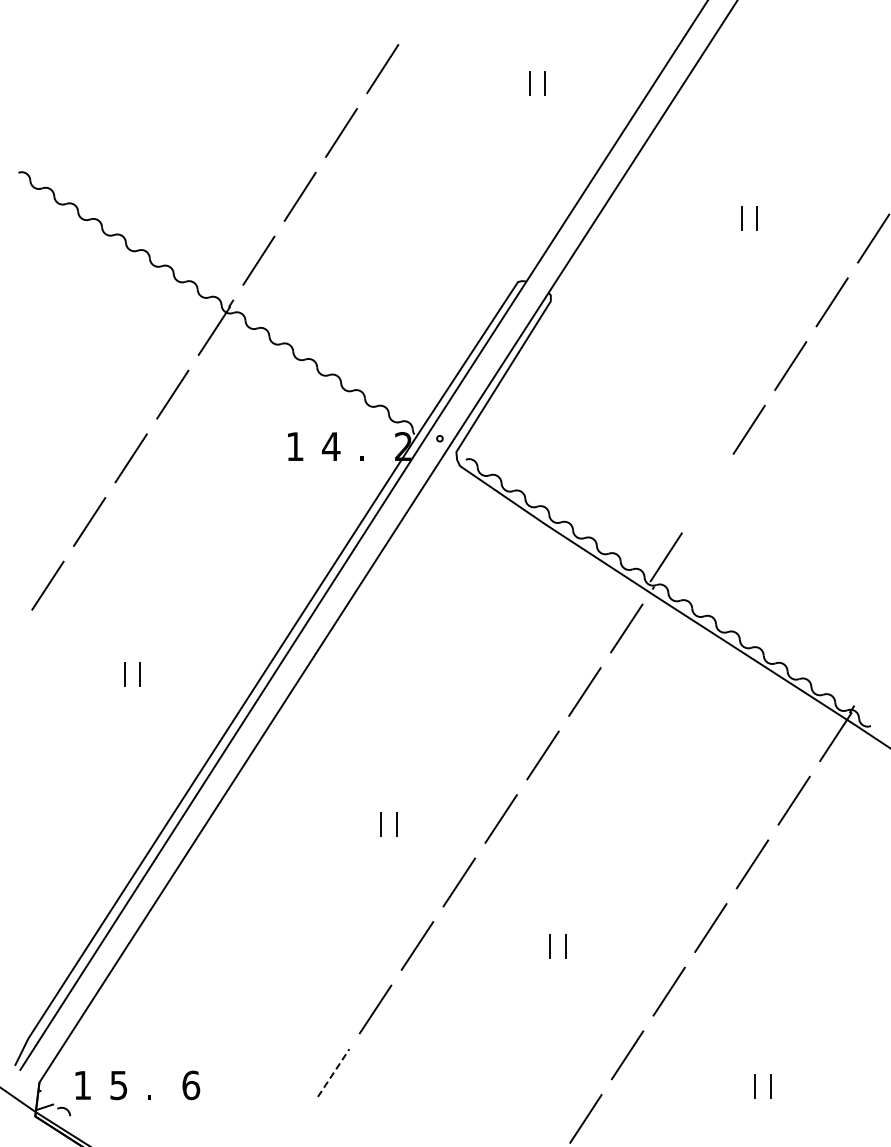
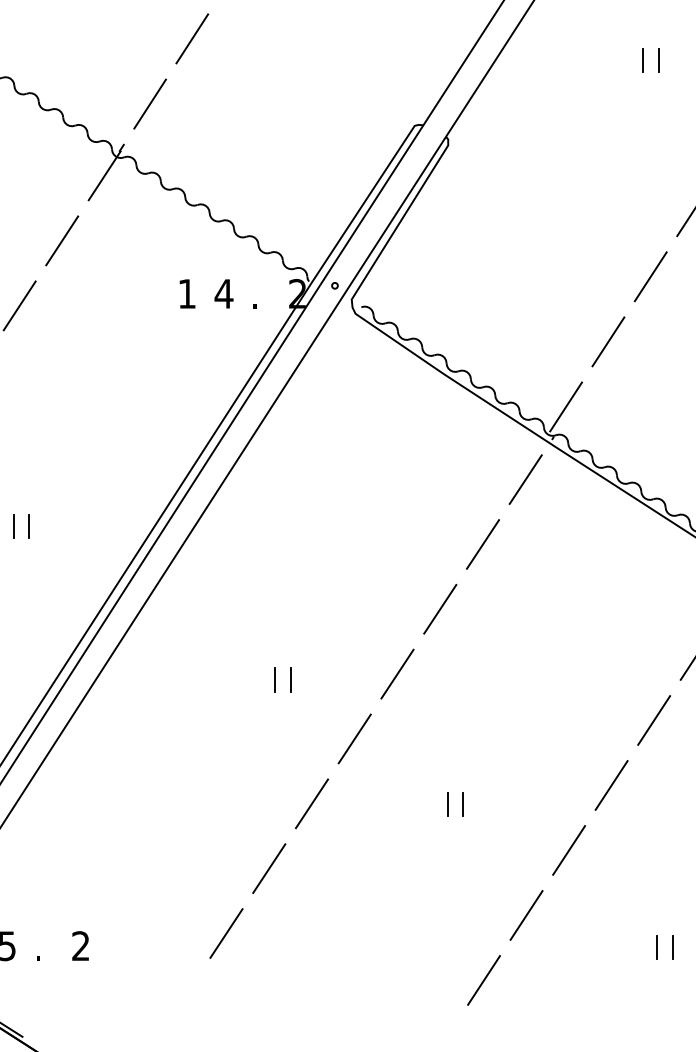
line: (707, 493) -> (608, 341), added
line: (333, 1073) -> (226, 934), dashed -> solid
text: (191, 1085) -> (81, 946), 6 -> 2

